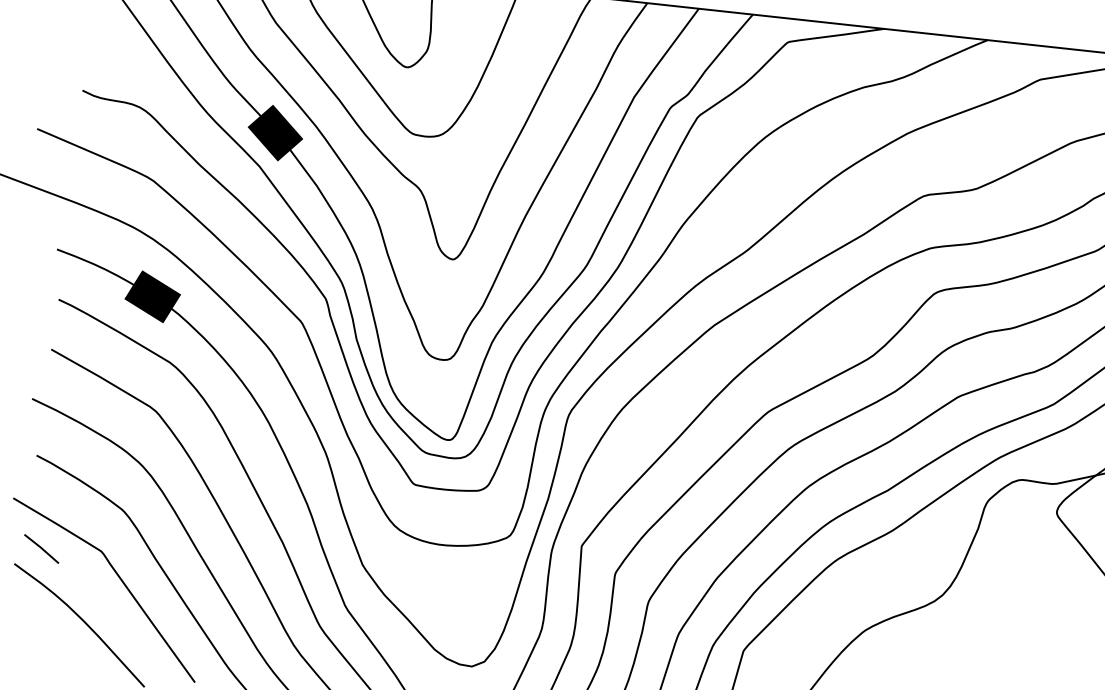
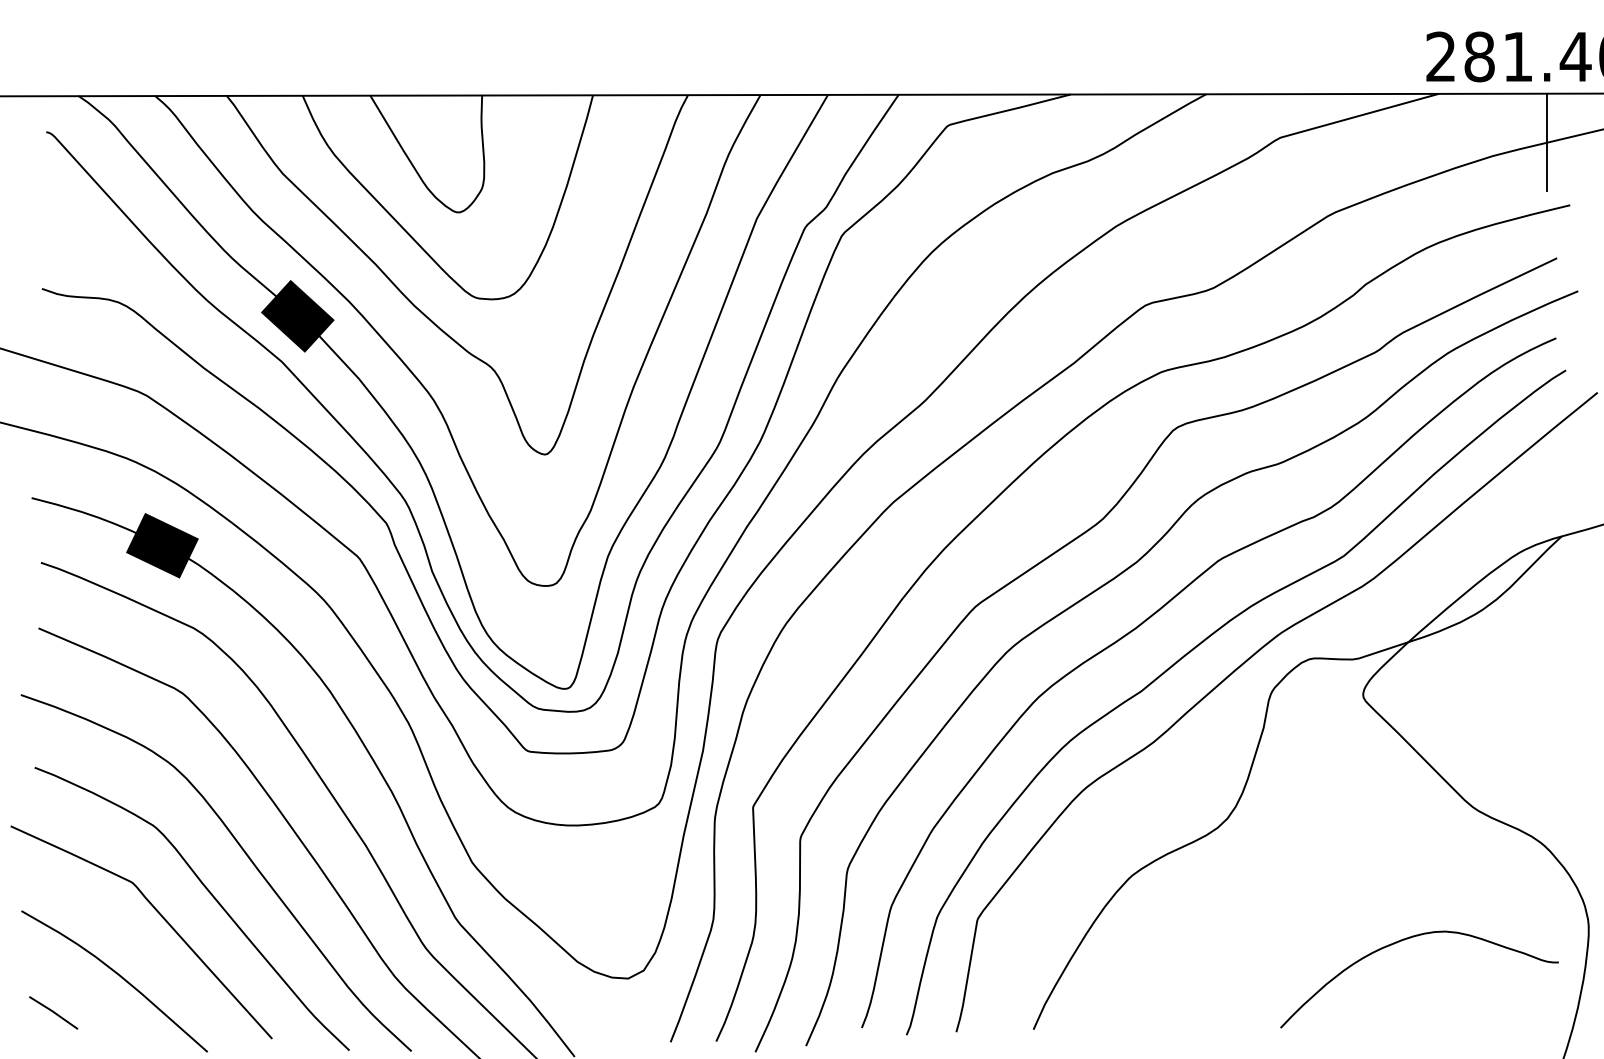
line: (41, 548) -> (53, 1012), moved

